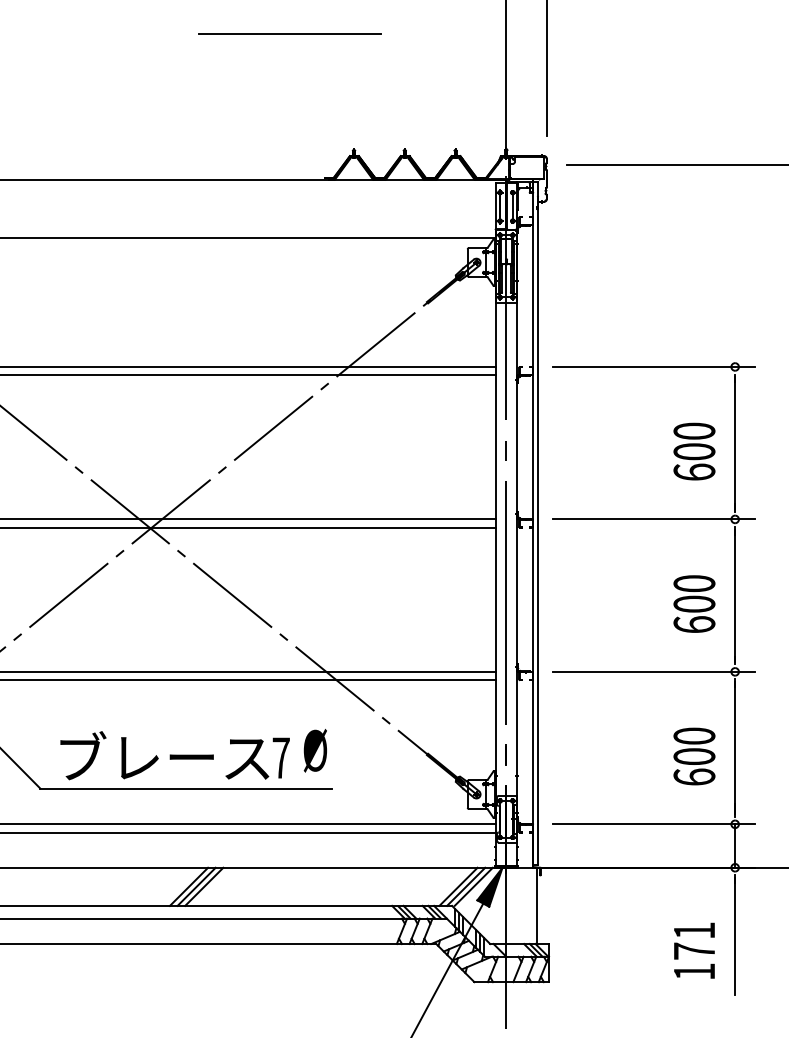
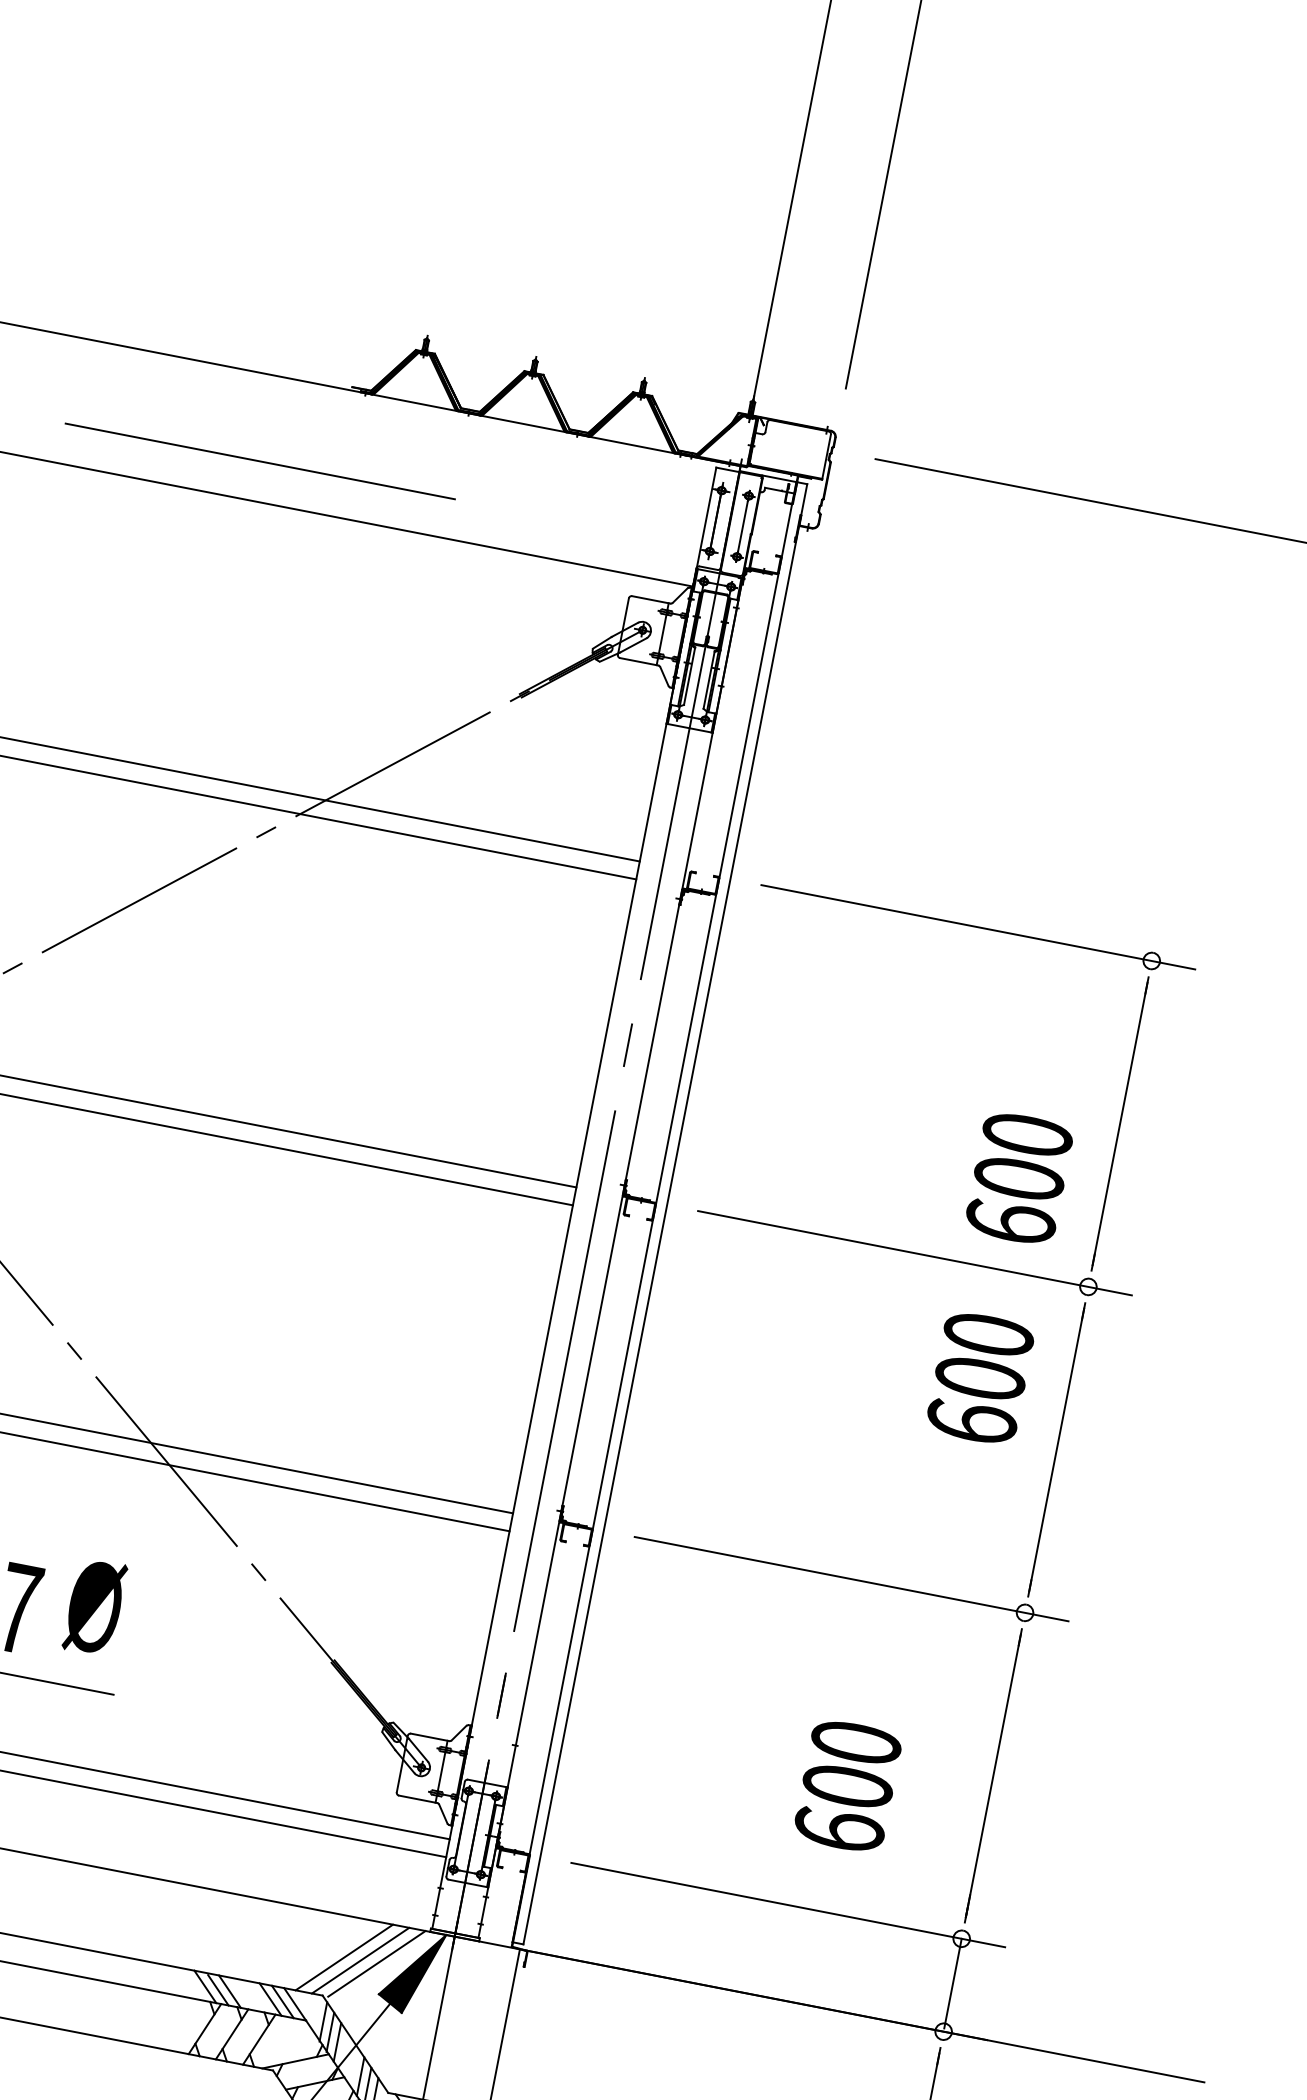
line: (289, 33) -> (260, 460), moved
text: (694, 451) -> (1019, 1178), moved
text: (694, 603) -> (980, 1377), moved
text: (694, 756) -> (847, 1786), moved

